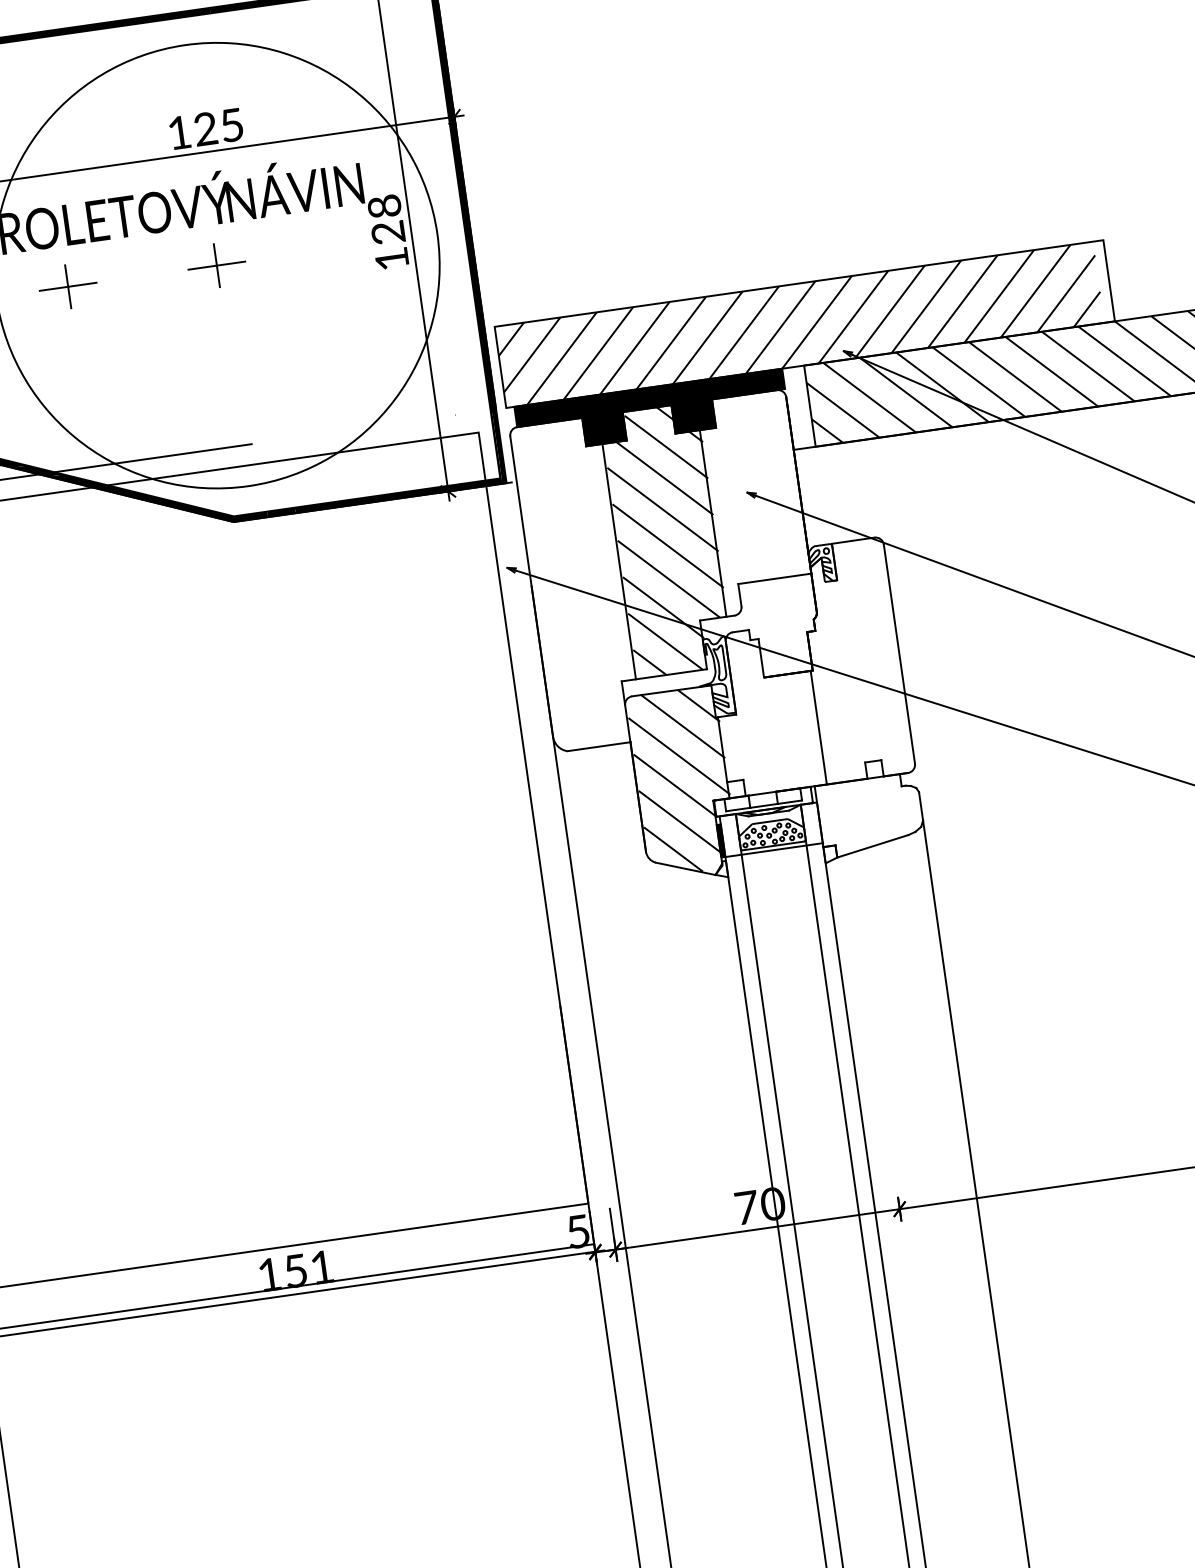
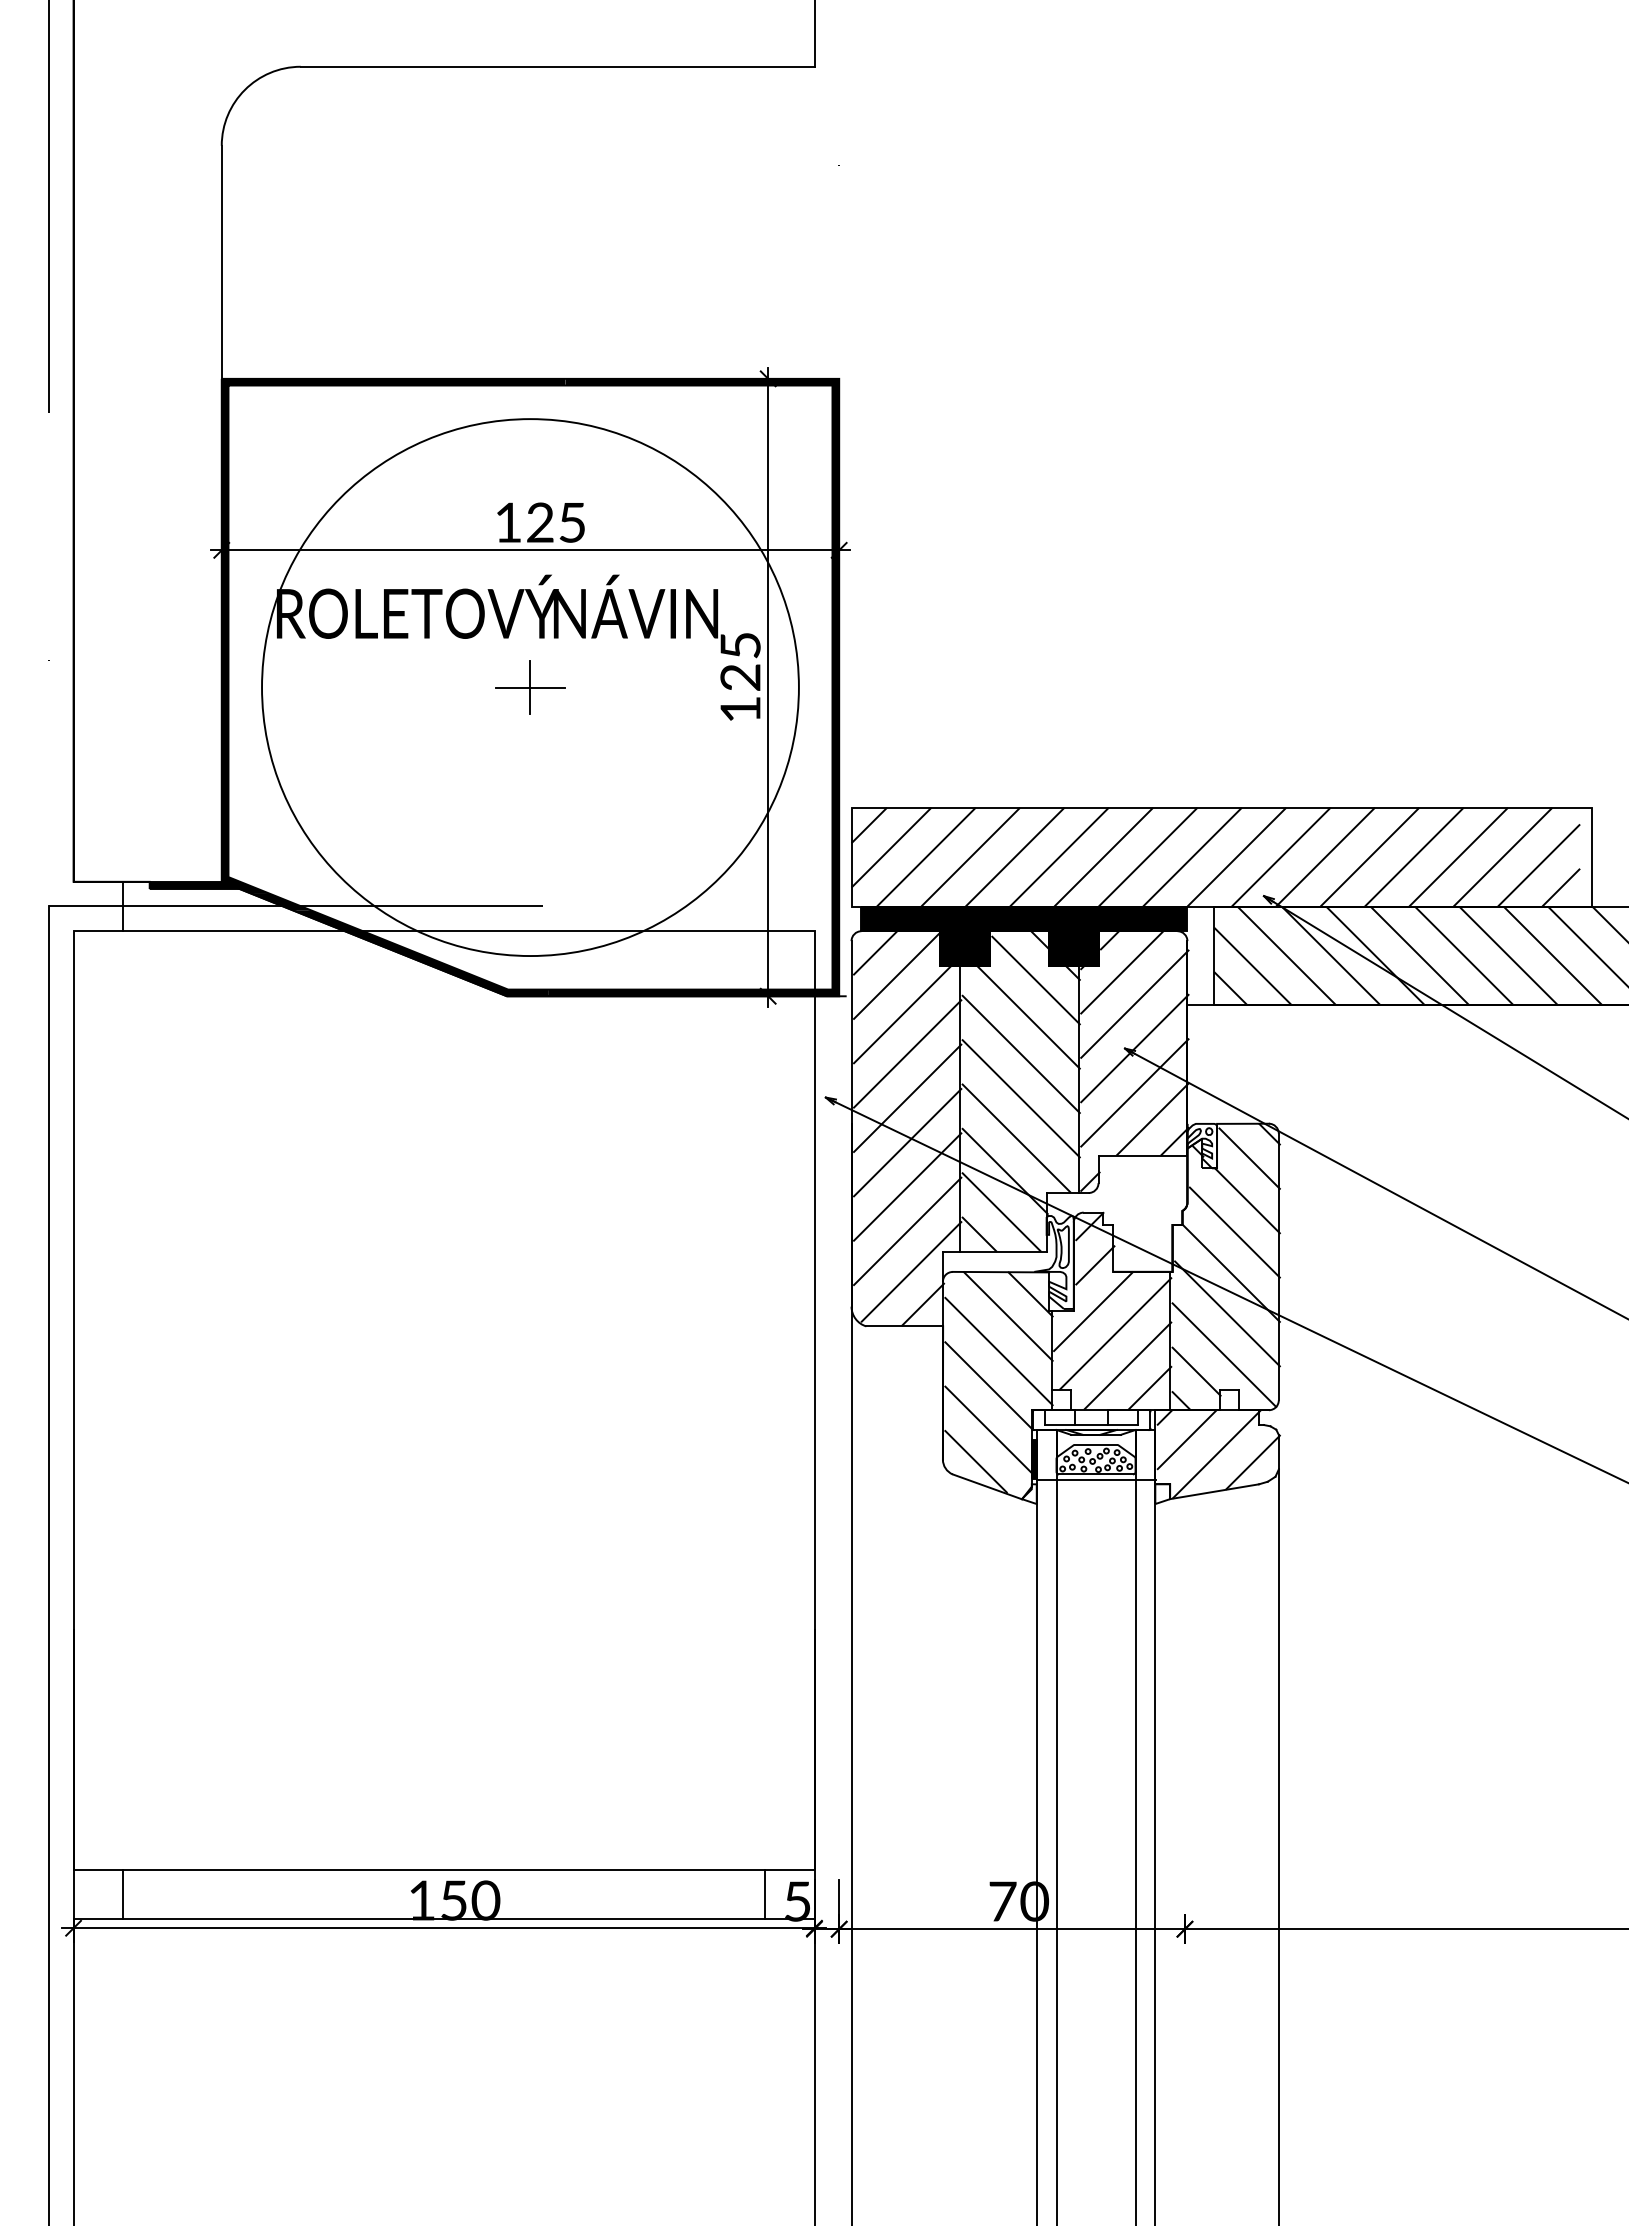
text: (384, 206) -> (740, 645), 128 -> 125
part: (68, 286) -> (349, 687), removed
hatch: (756, 501) -> (1134, 1060), added
hatch: (578, 583) -> (907, 1128), added
hatch: (855, 659) -> (1225, 1266), added
hatch: (767, 709) -> (1112, 1310), added
hatch: (871, 814) -> (1218, 1453), added
line: (551, 1229) -> (765, 1894), added
text: (321, 1267) -> (485, 1900), 151 -> 150
line: (22, 1304) -> (122, 1894), added

